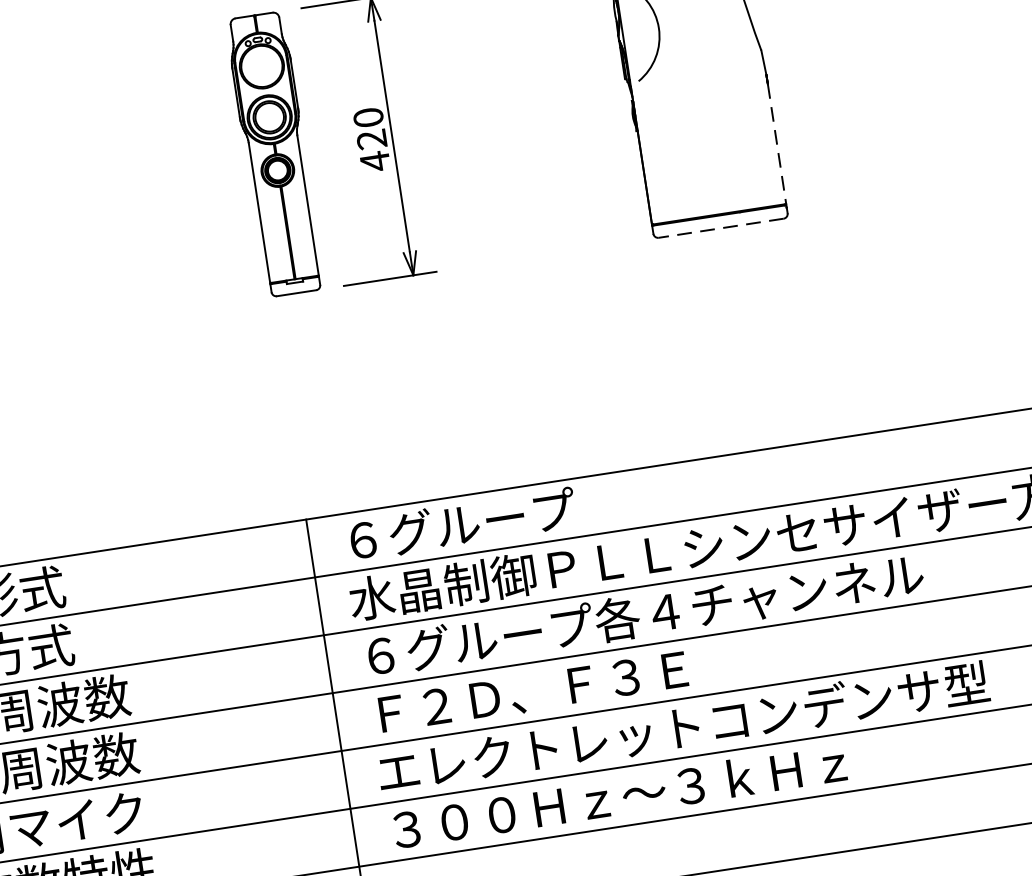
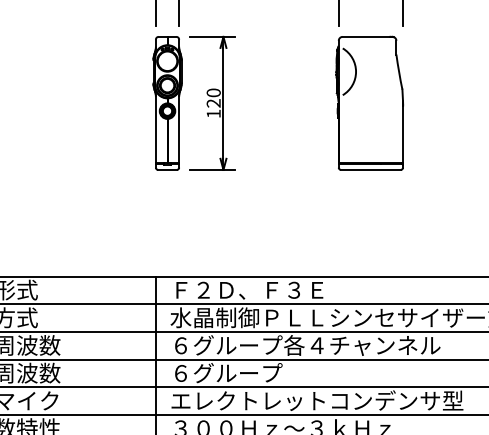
line: (777, 143) -> (403, 134), dashed -> solid
text: (374, 160) -> (213, 113), 420 -> 120
line: (720, 227) -> (370, 169), dashed -> solid
text: (505, 516) -> (249, 289), ６グループ -> Ｆ２Ｄ、Ｆ３Ｅ
text: (532, 692) -> (249, 373), Ｆ２Ｄ、Ｆ３Ｅ -> ６グループ

